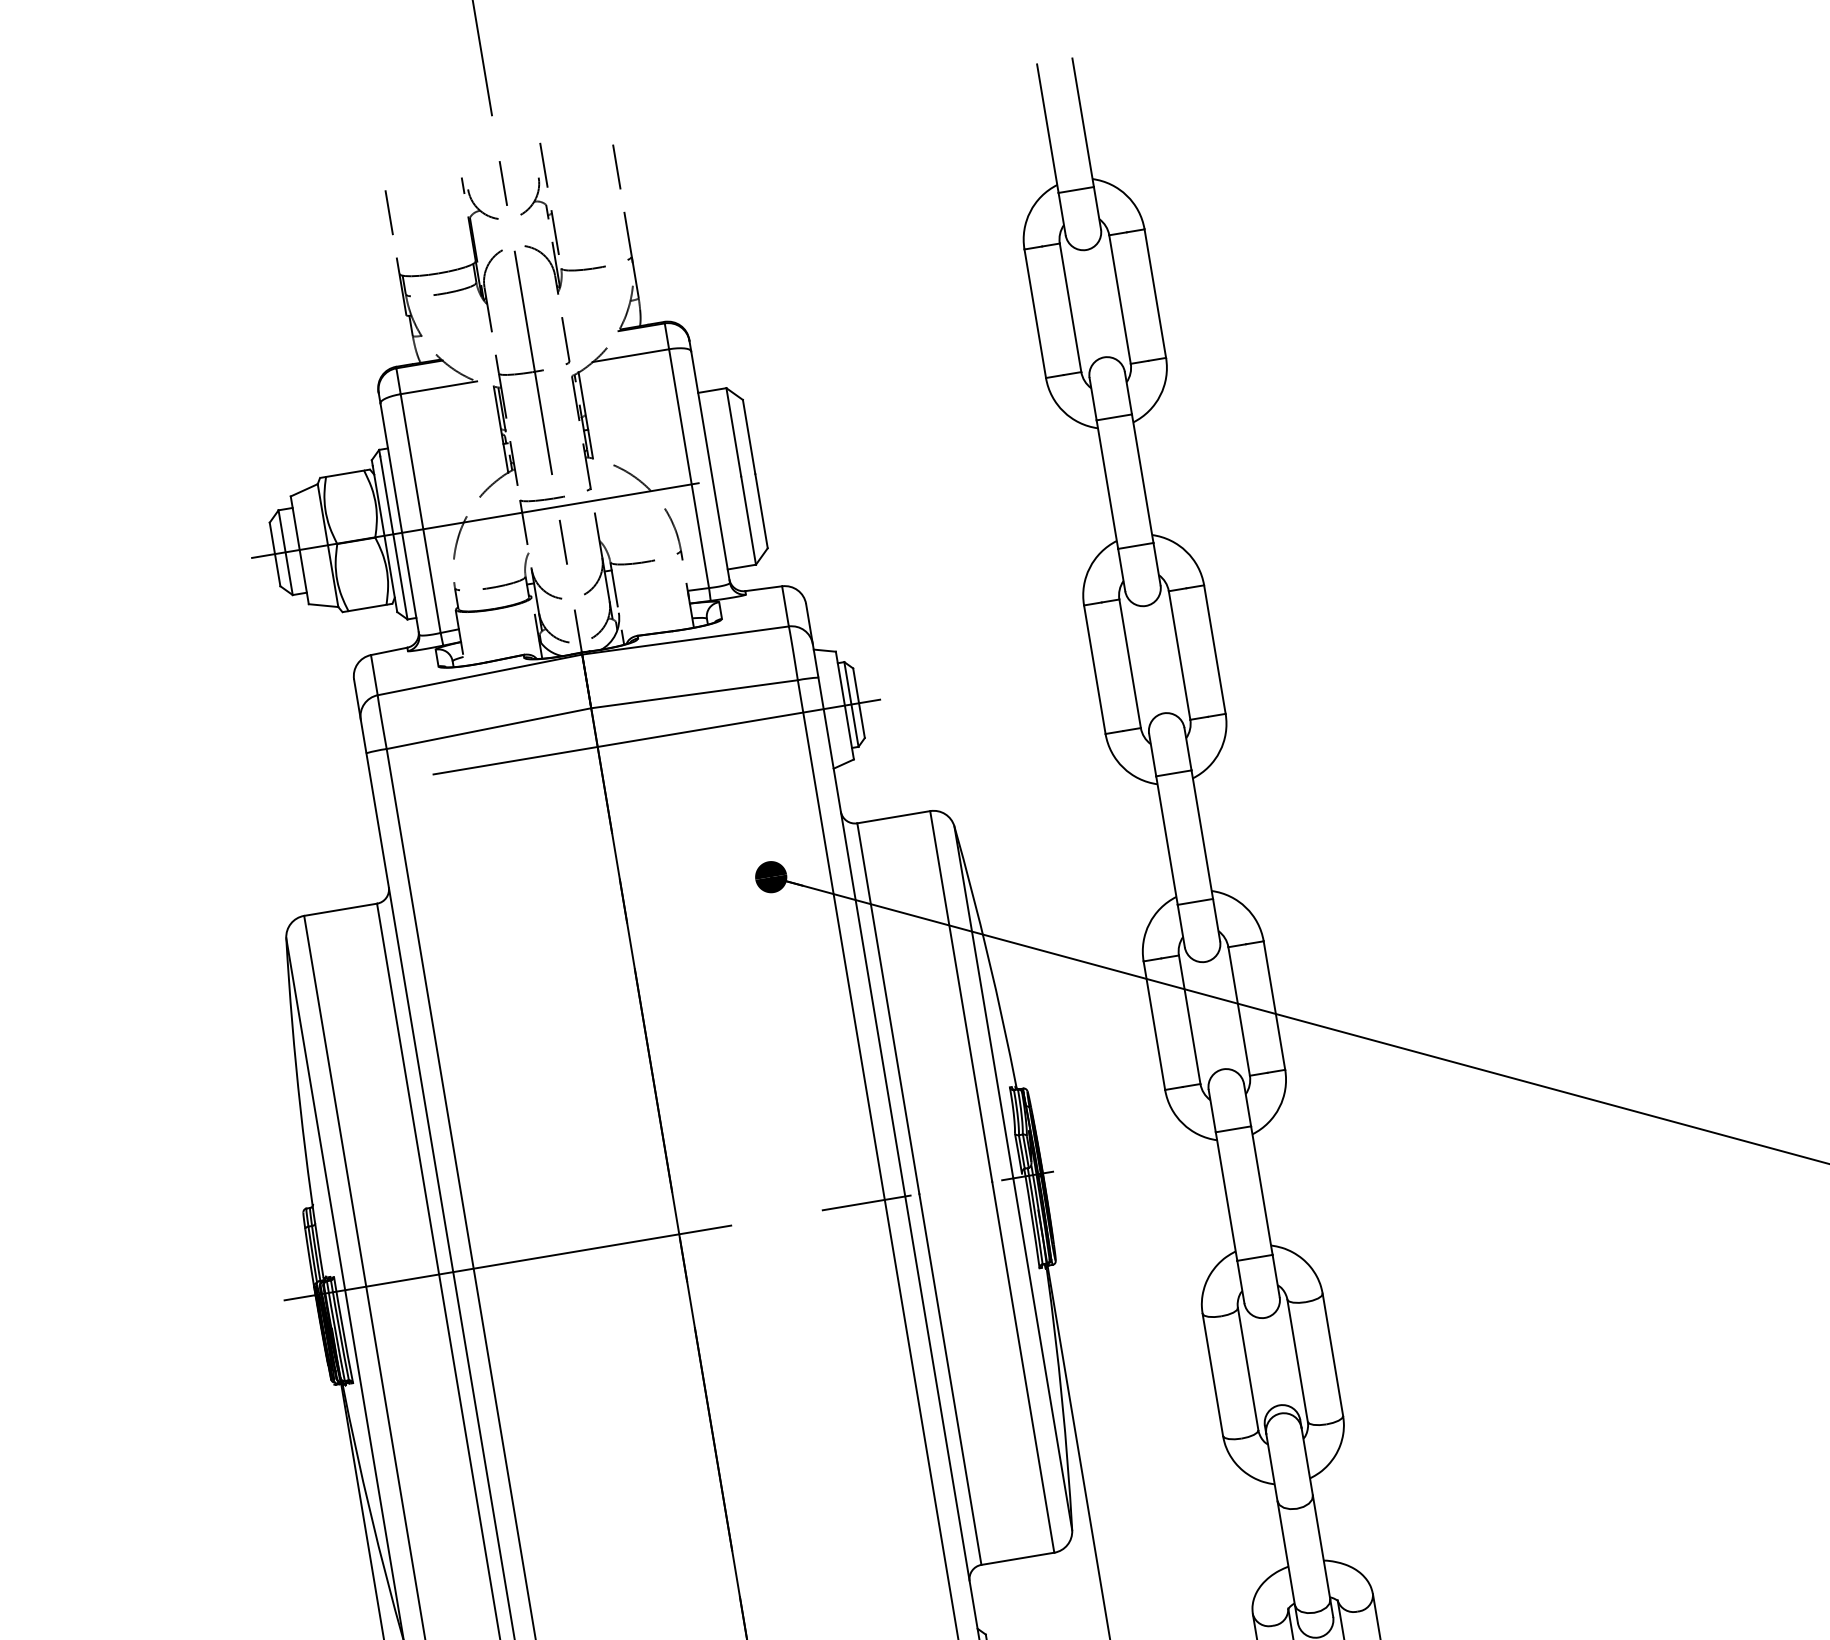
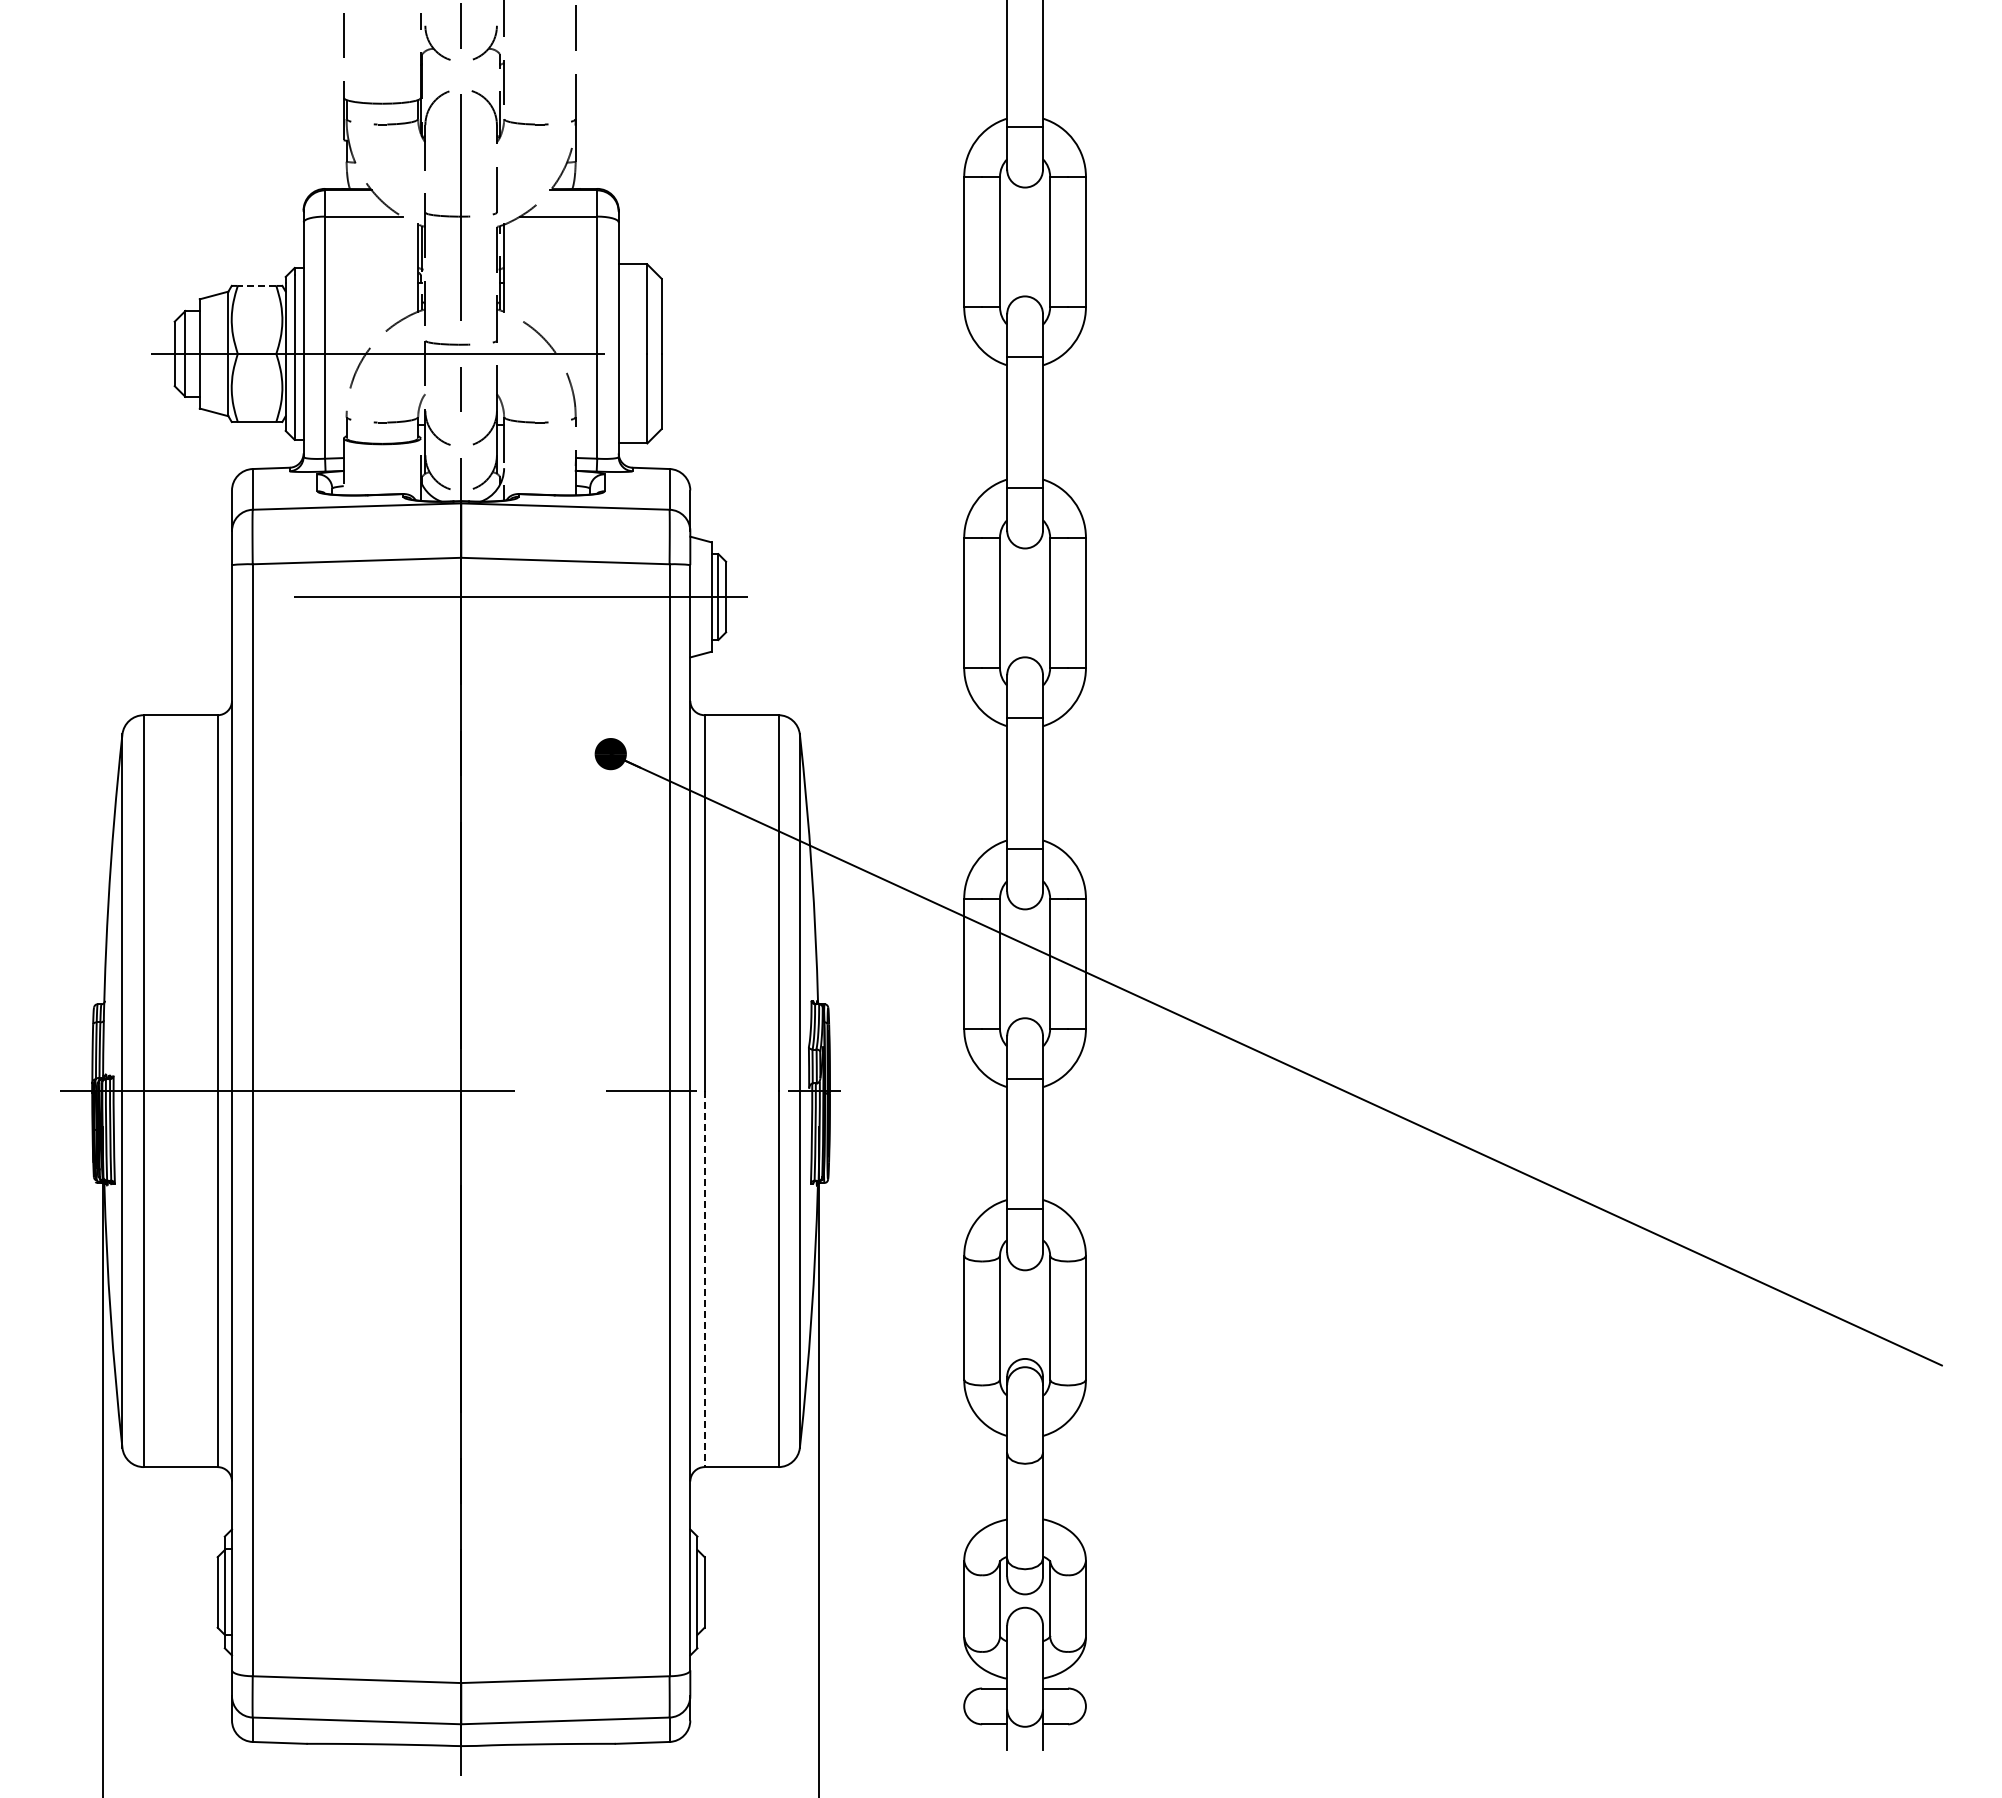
line: (344, 473) -> (256, 285), solid -> dashed
line: (950, 1379) -> (704, 1279), solid -> dashed

